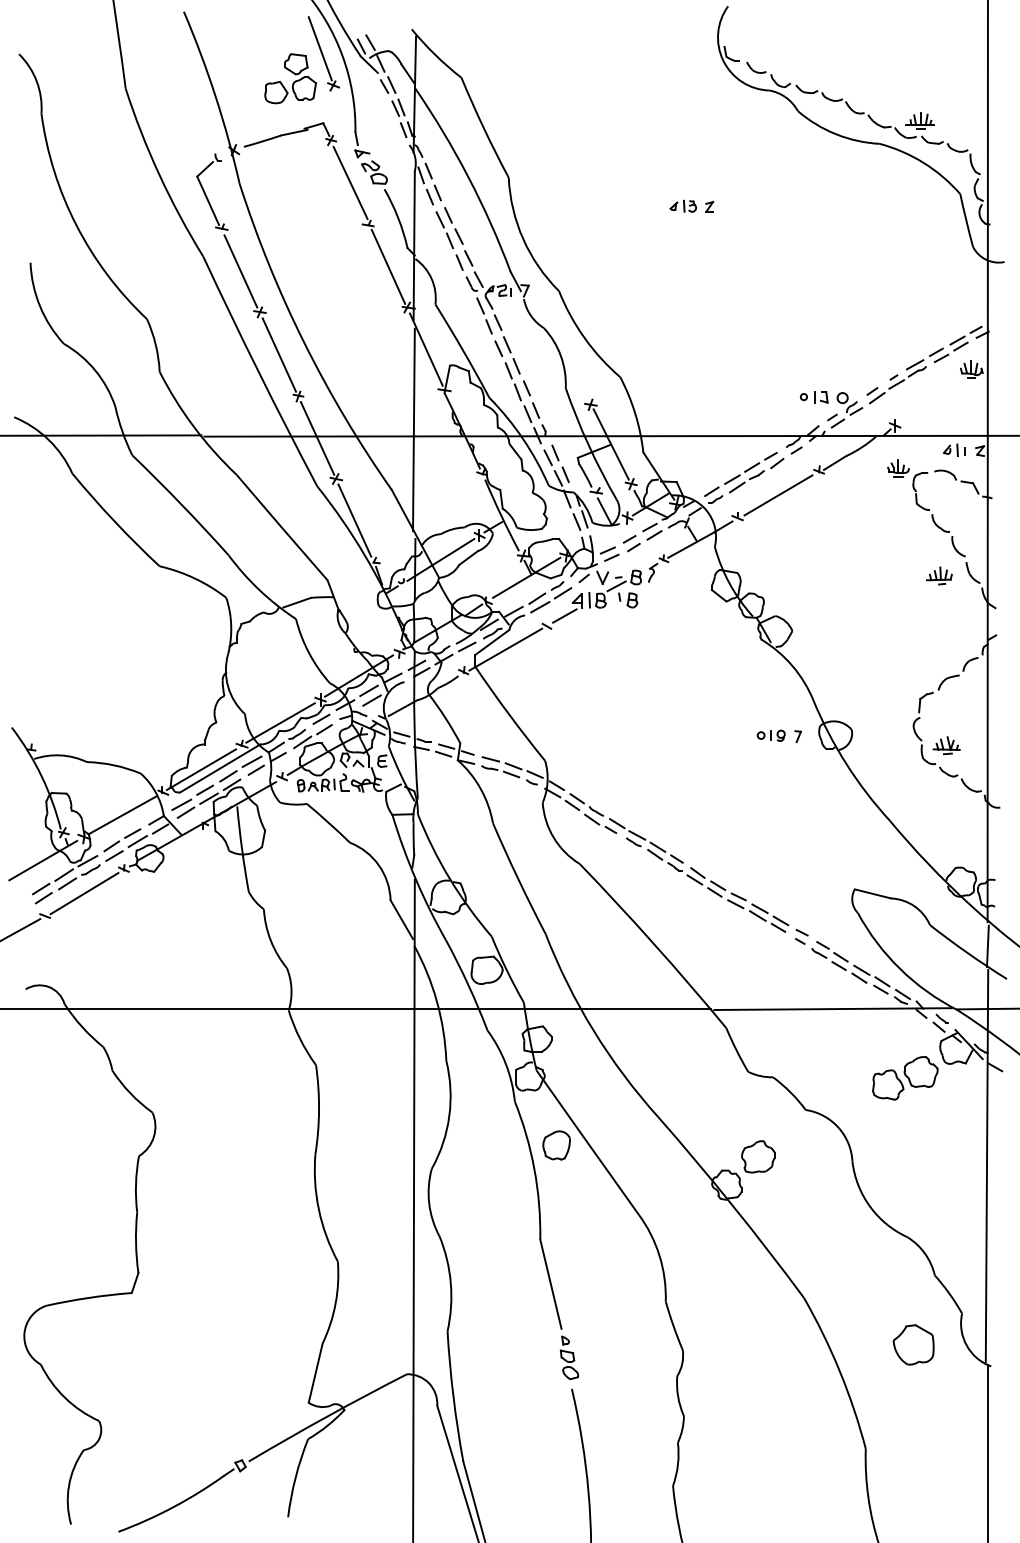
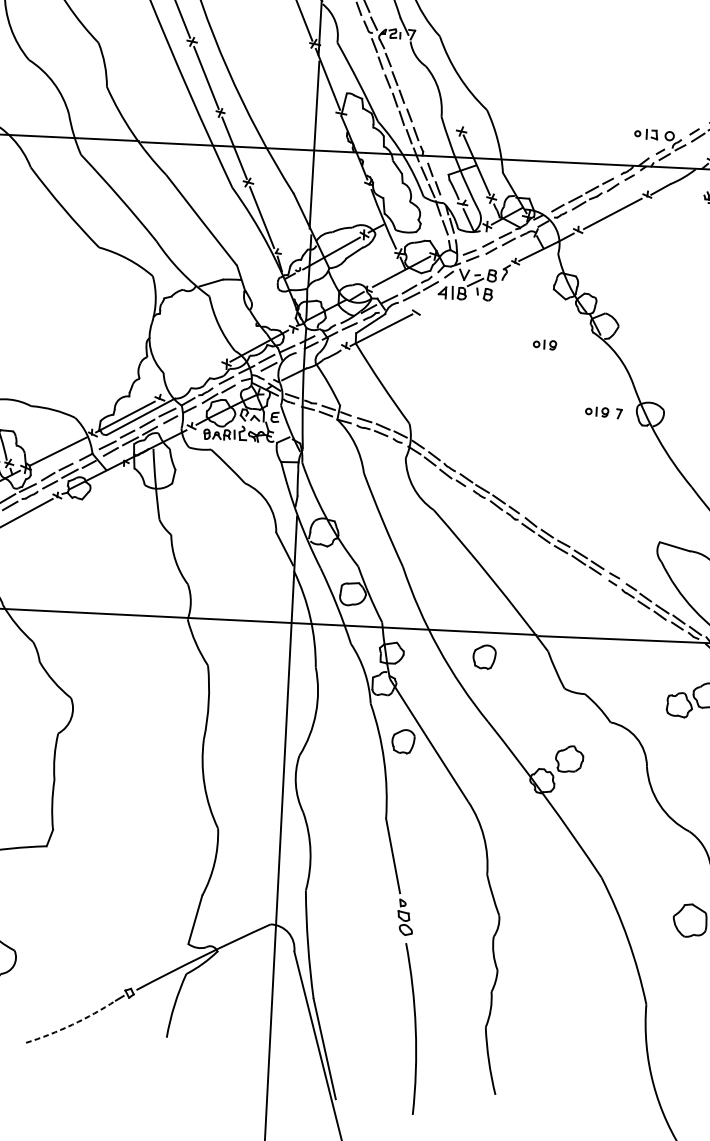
line: (564, 615) -> (431, 304), removed
part: (703, 657) -> (544, 344), added
line: (280, 722) -> (192, 381), removed
part: (649, 1038) -> (484, 657), added
arc: (173, 1507) -> (72, 1024), solid -> dashed

